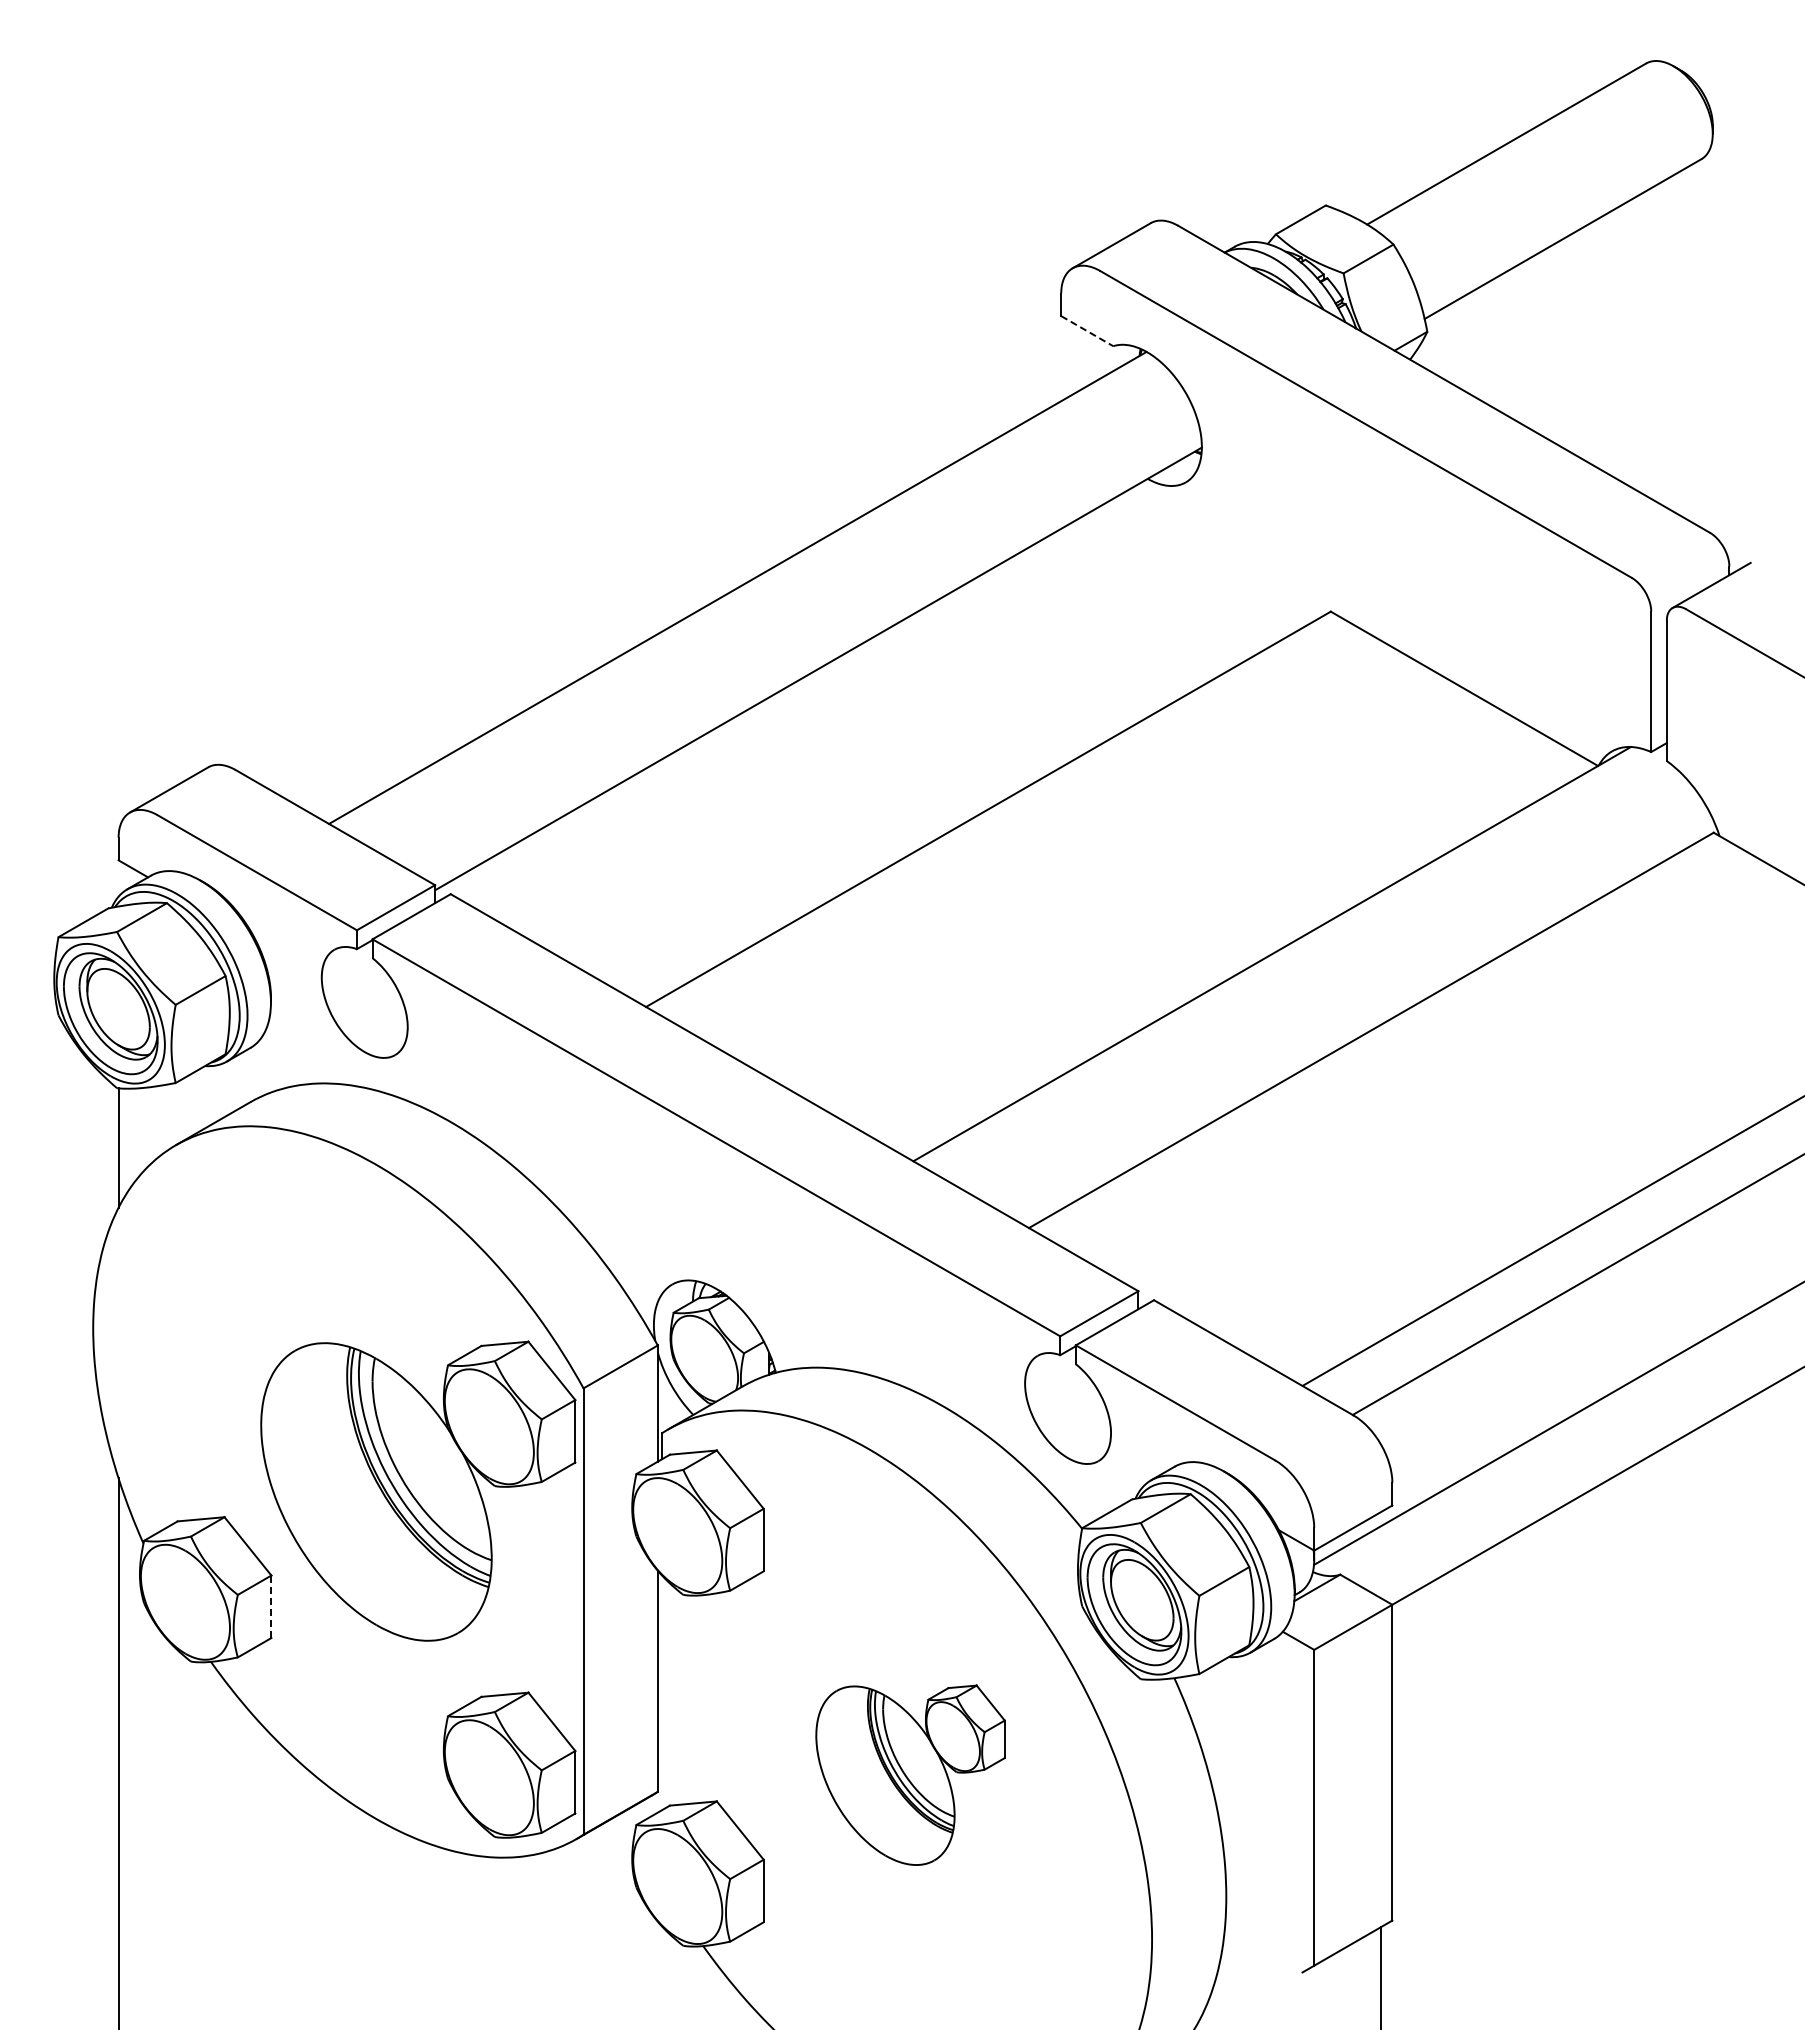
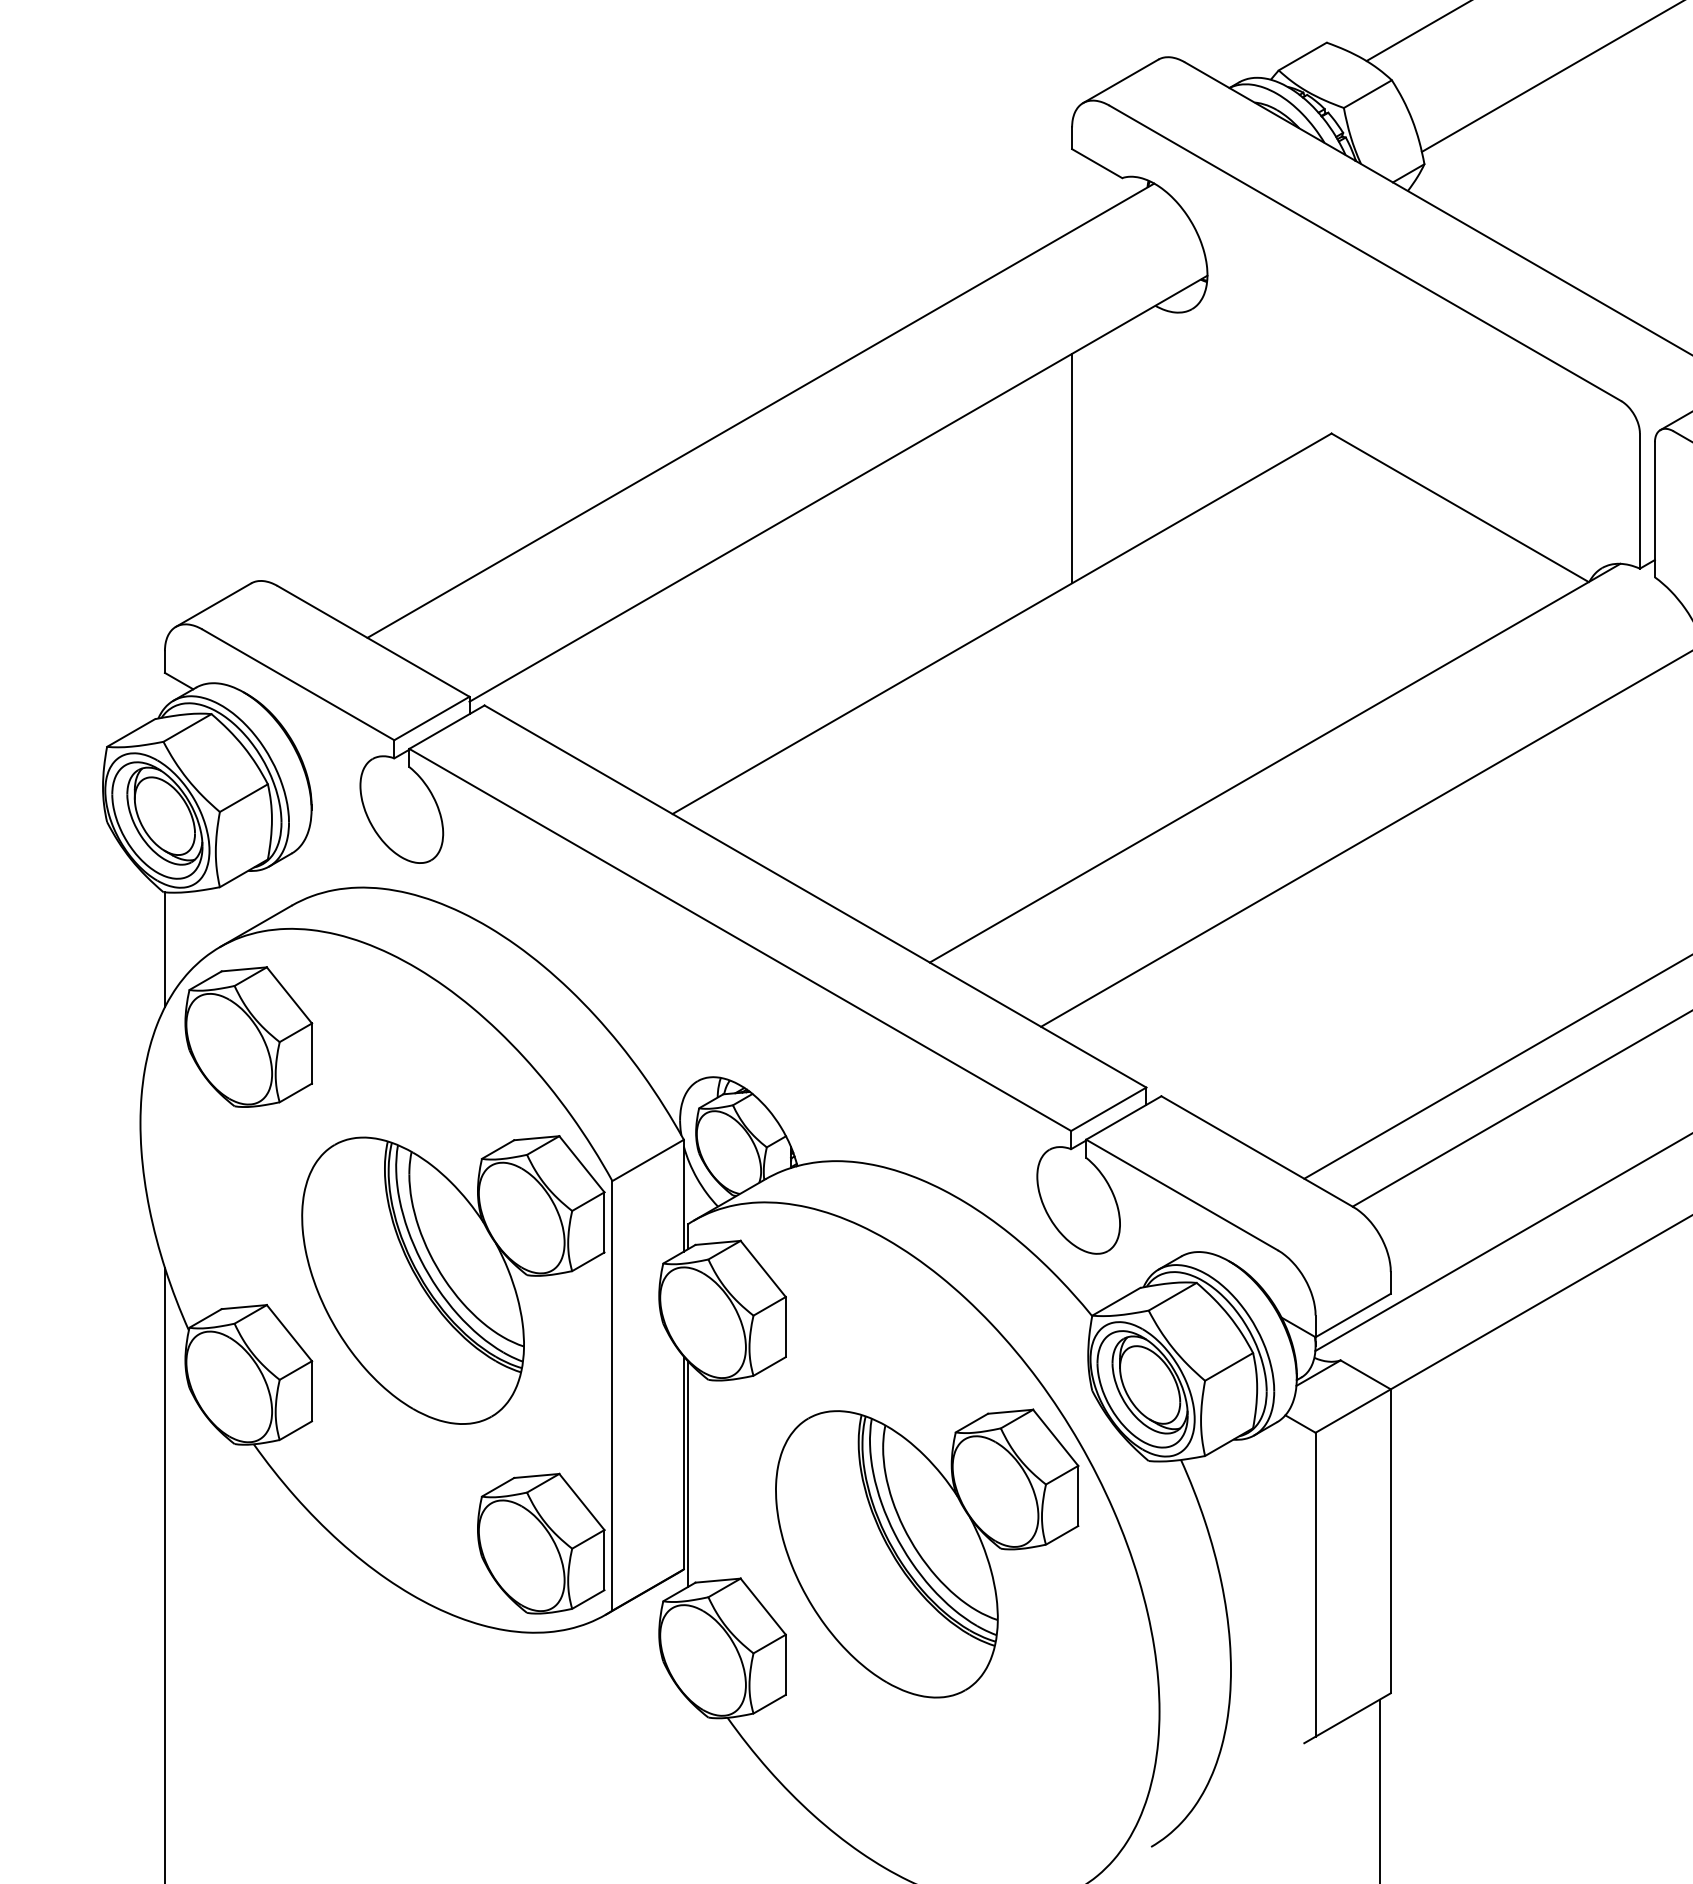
line: (1087, 331) -> (1097, 163), dashed -> solid
line: (1061, 647) -> (1072, 468), added
part: (205, 1238) -> (248, 1036), added
line: (271, 1607) -> (312, 1391), dashed -> solid
line: (661, 1692) -> (687, 1473), added
part: (910, 1774) -> (927, 1552), size x1.67

